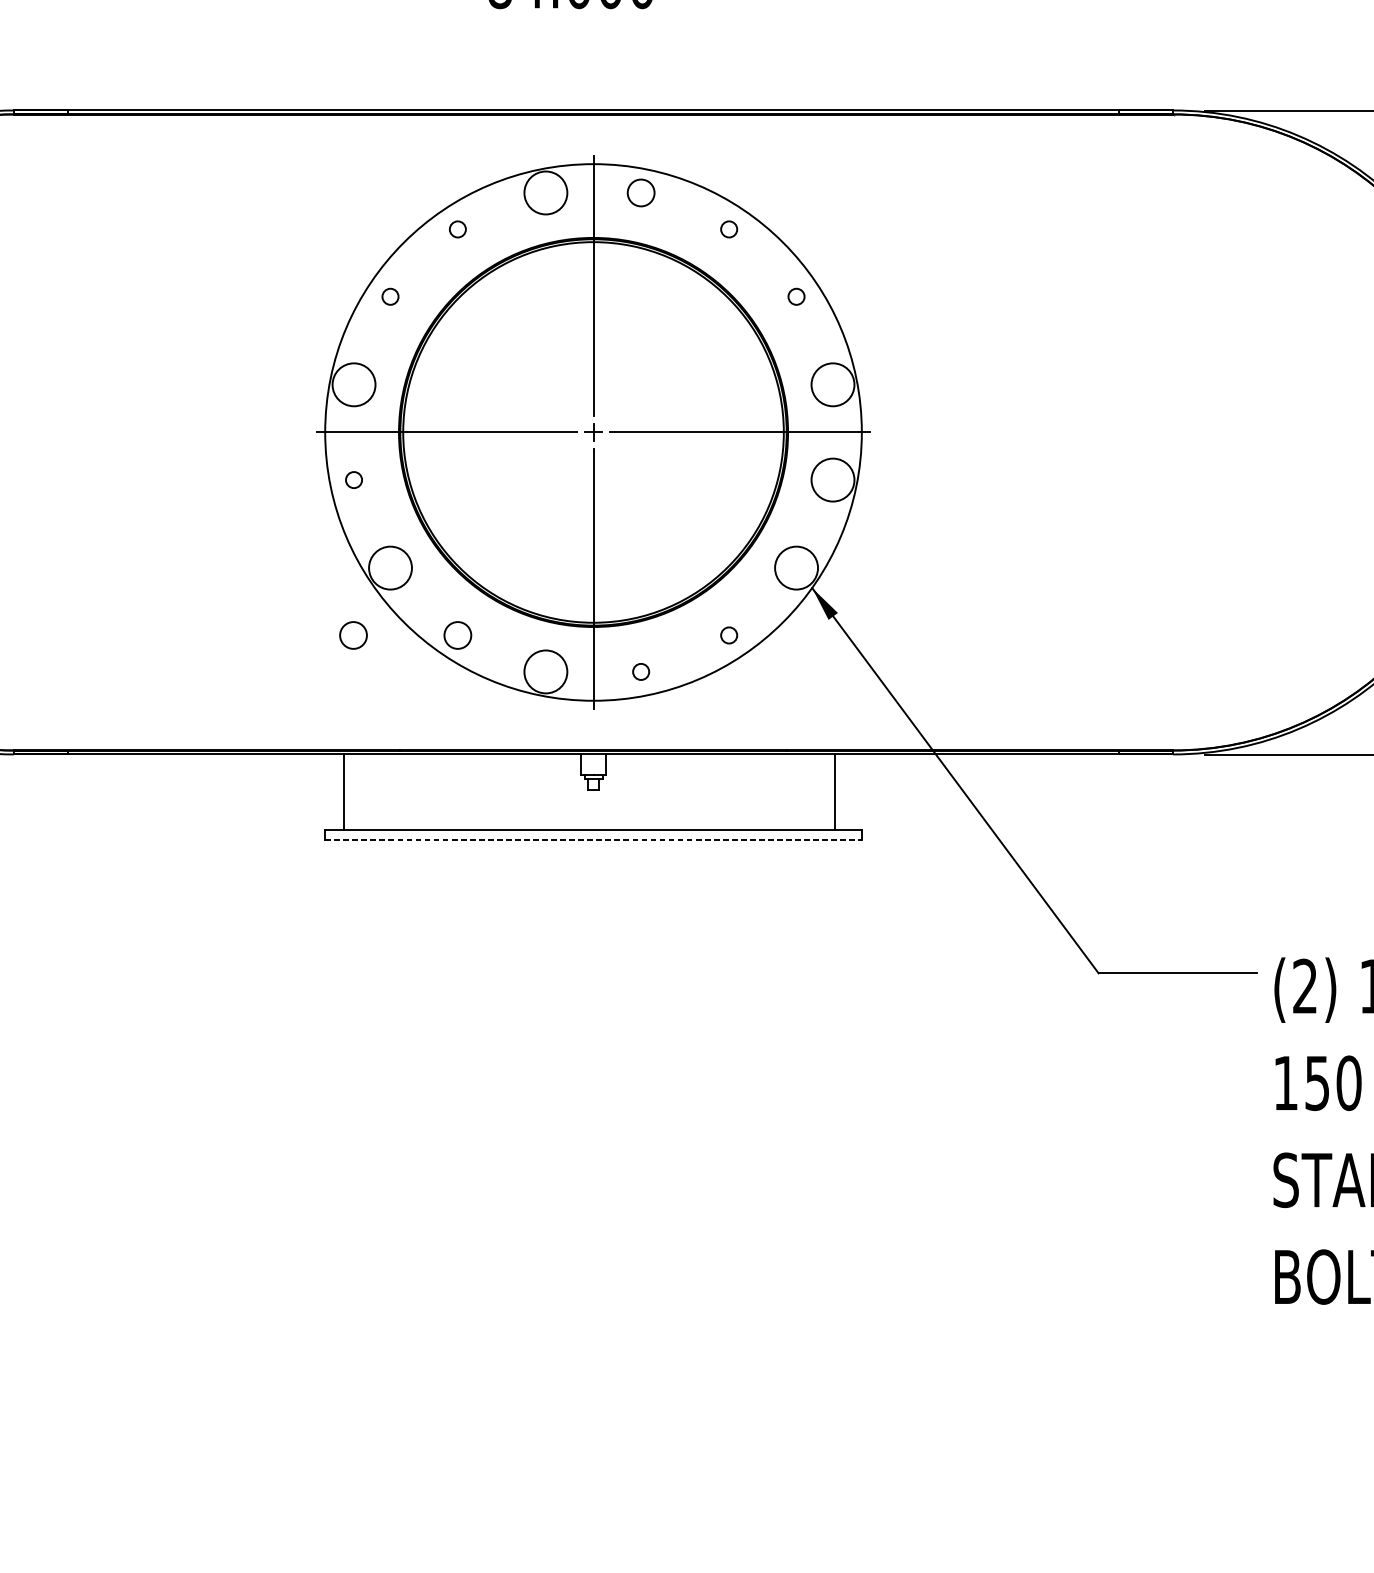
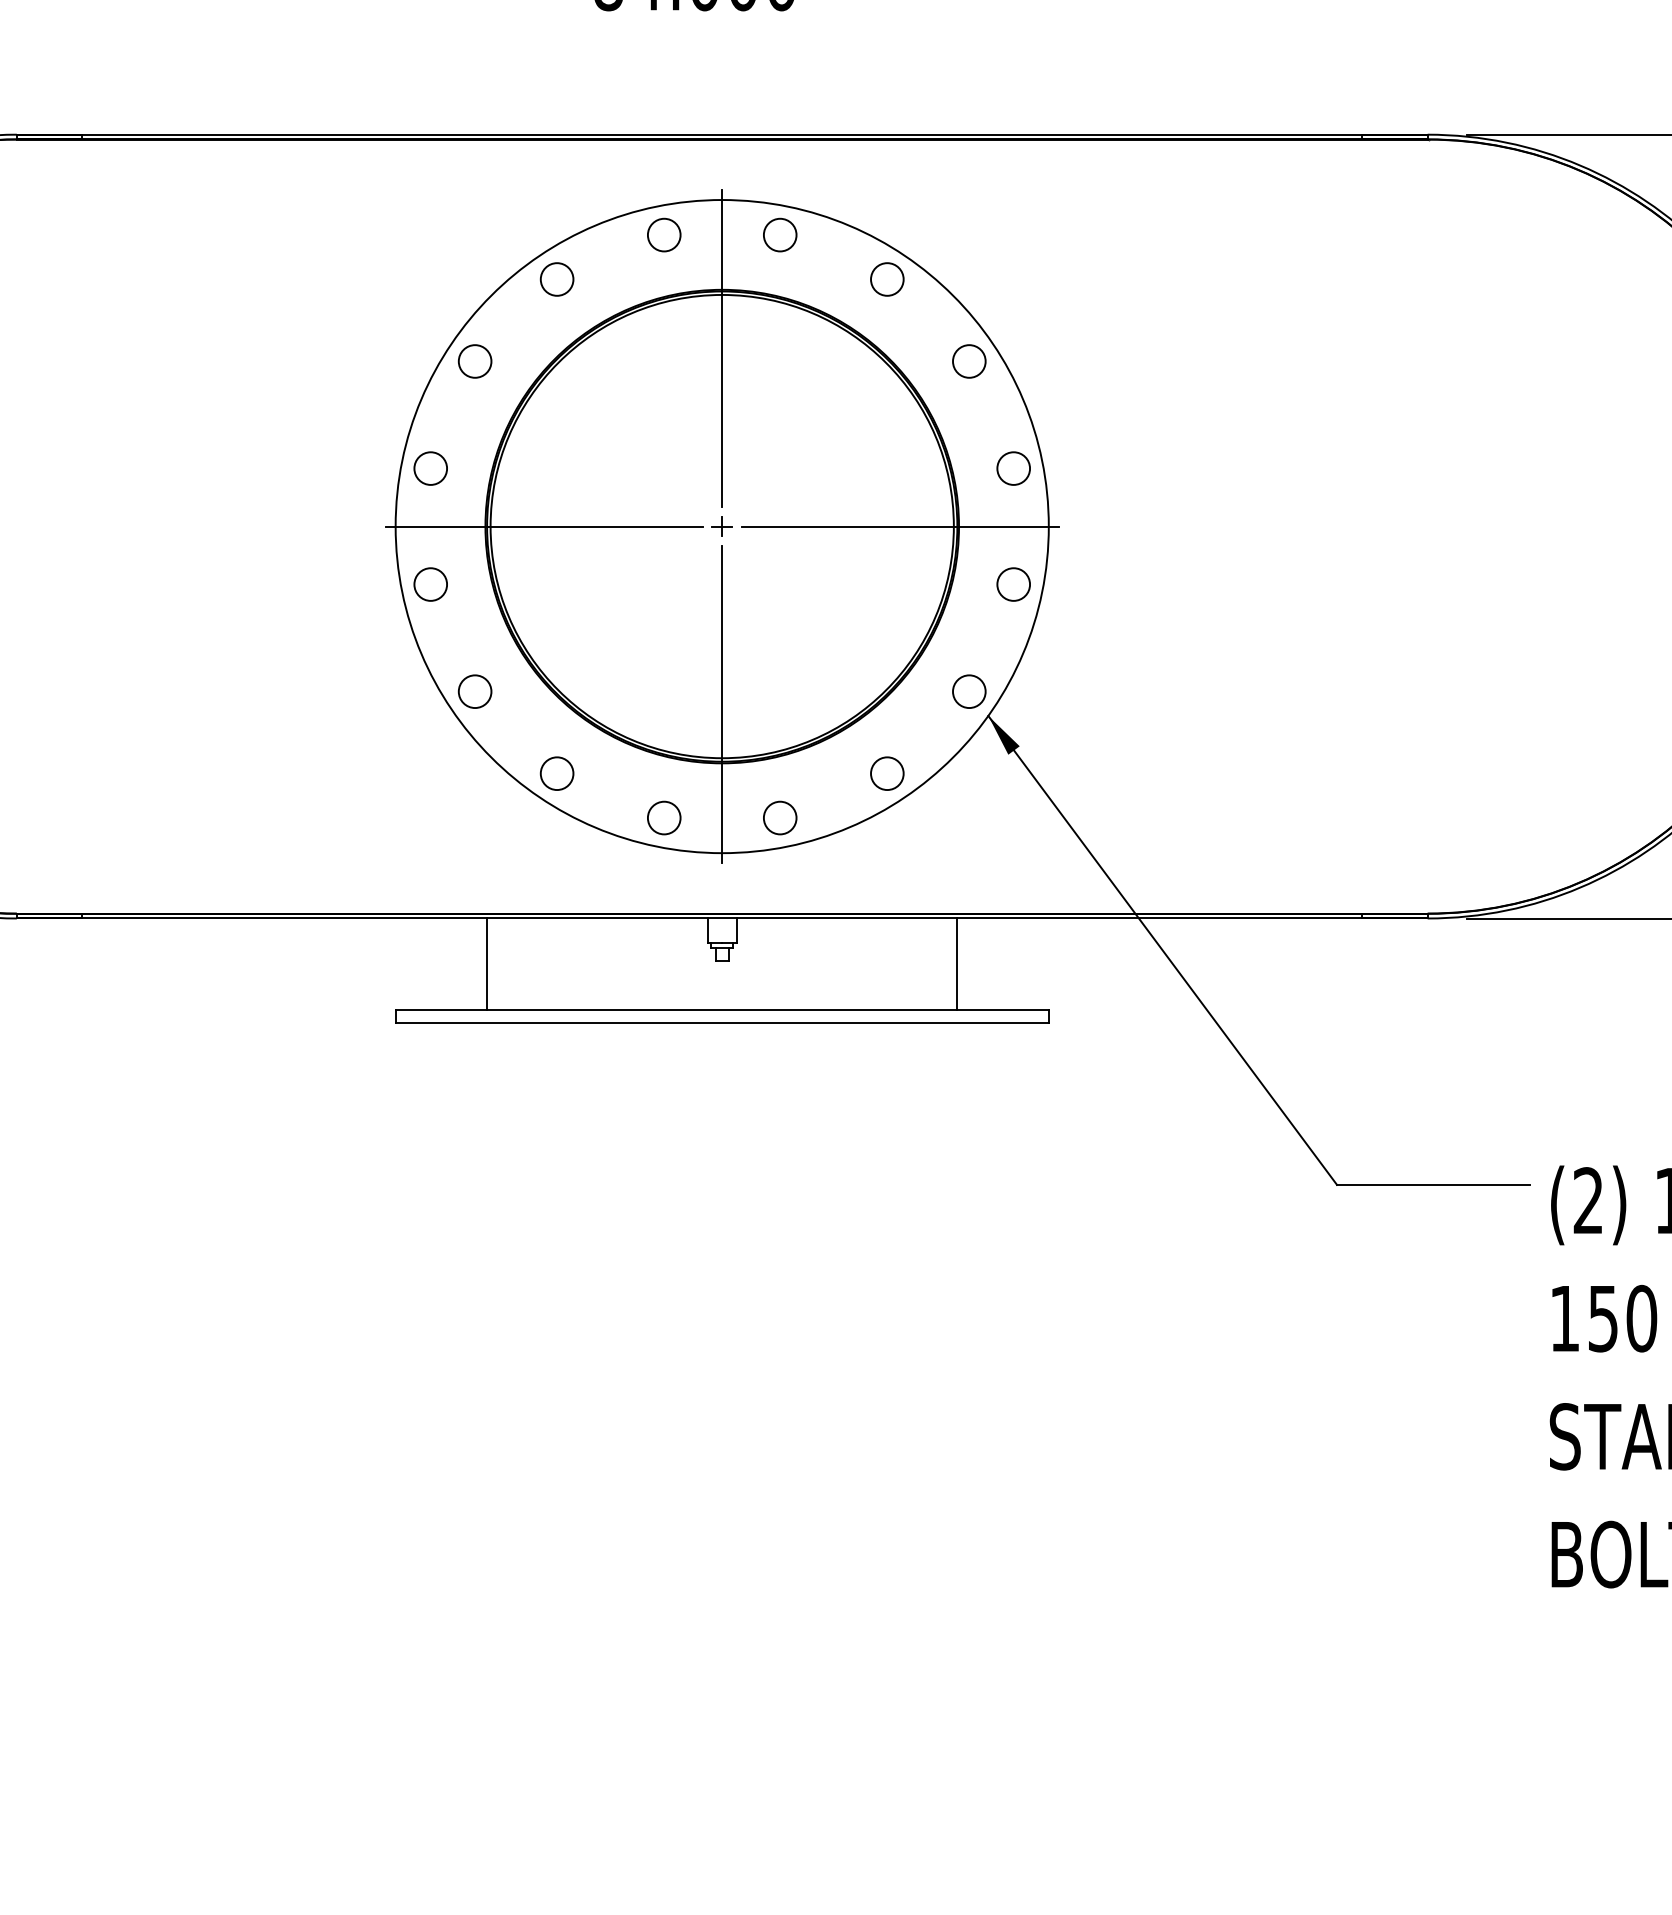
circle: (545, 192) -> (663, 234), size x0.62
circle: (457, 229) -> (556, 279), size x1.67
circle: (729, 229) -> (887, 279), size x1.67
circle: (389, 296) -> (474, 361), size x1.67
circle: (796, 296) -> (969, 361), size x1.67
circle: (353, 384) -> (430, 468), size x0.62
circle: (832, 384) -> (1013, 468), size x0.62
circle: (353, 480) -> (430, 584), size x1.67
circle: (832, 480) -> (1013, 584), size x0.62
circle: (389, 567) -> (474, 691), size x0.62
circle: (796, 567) -> (969, 691), size x0.62
circle: (353, 635) -> (429, 773), removed
circle: (729, 635) -> (887, 773), size x1.67
circle: (545, 671) -> (663, 817), size x0.62
circle: (640, 671) -> (779, 817), size x1.67
line: (344, 791) -> (487, 963), moved
line: (835, 791) -> (957, 963), moved
line: (593, 839) -> (722, 1022), dashed -> solid

